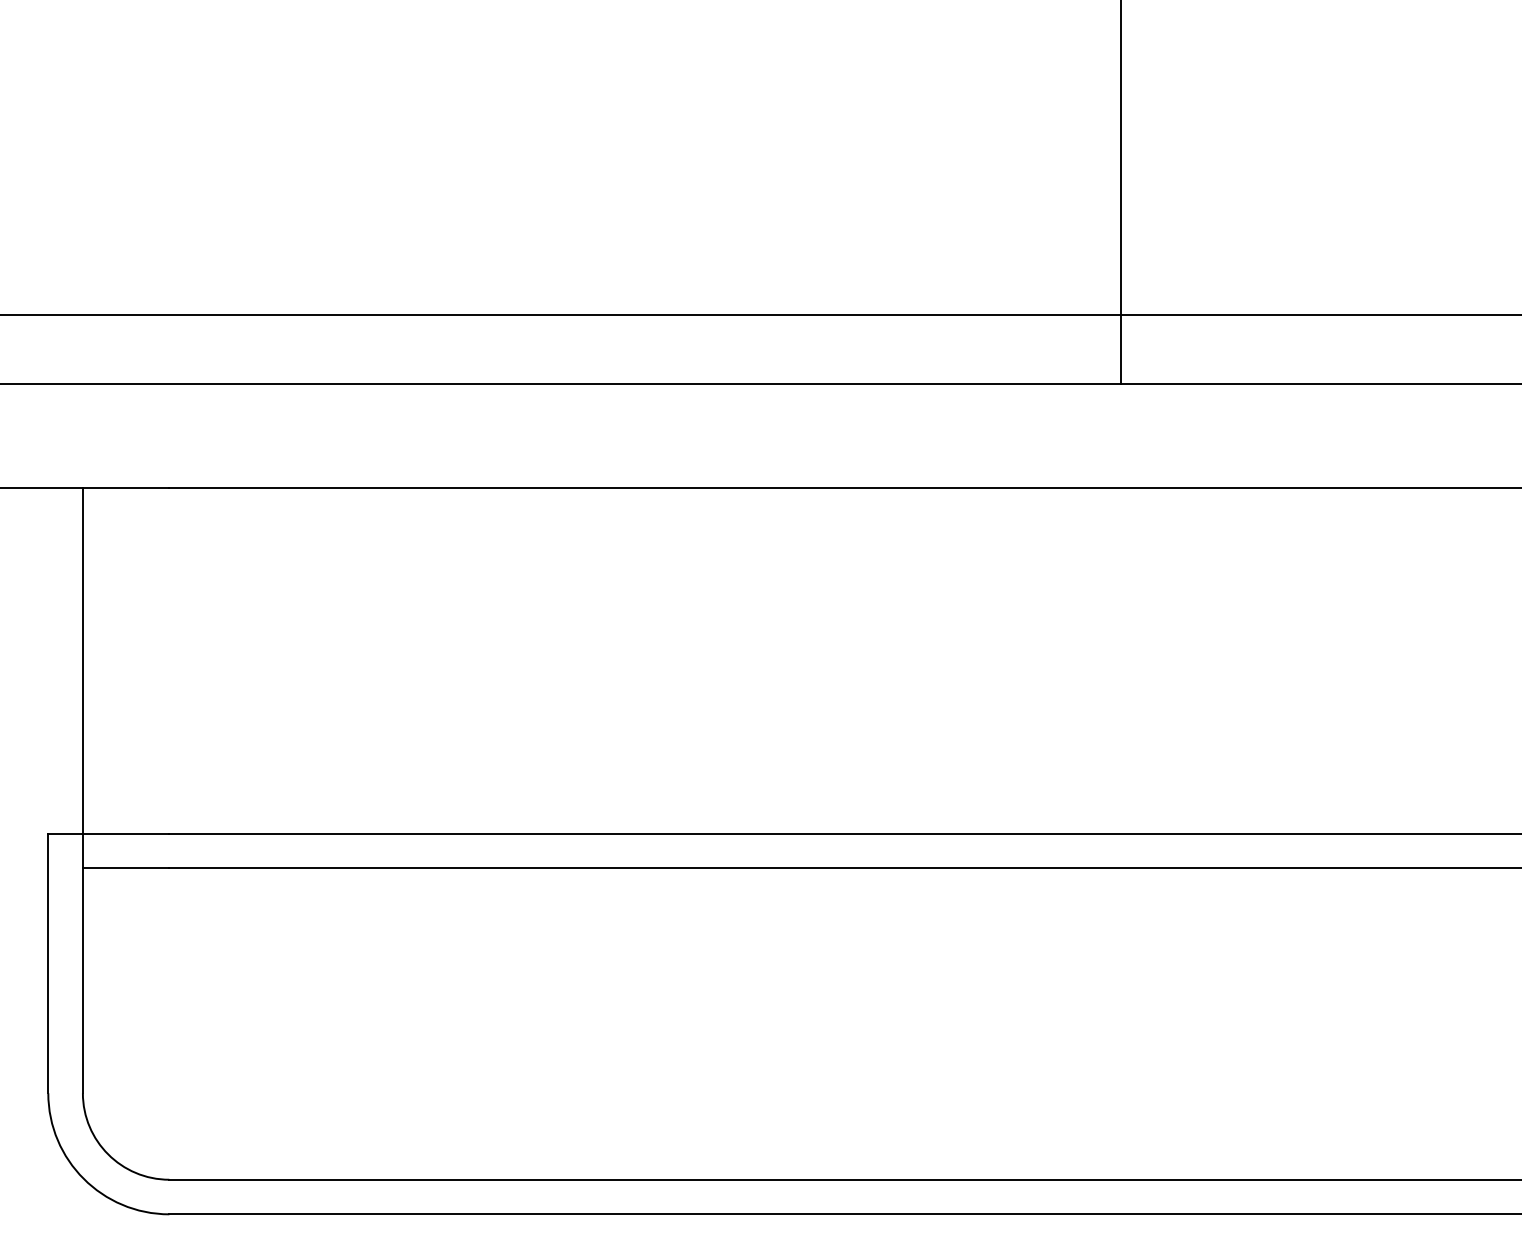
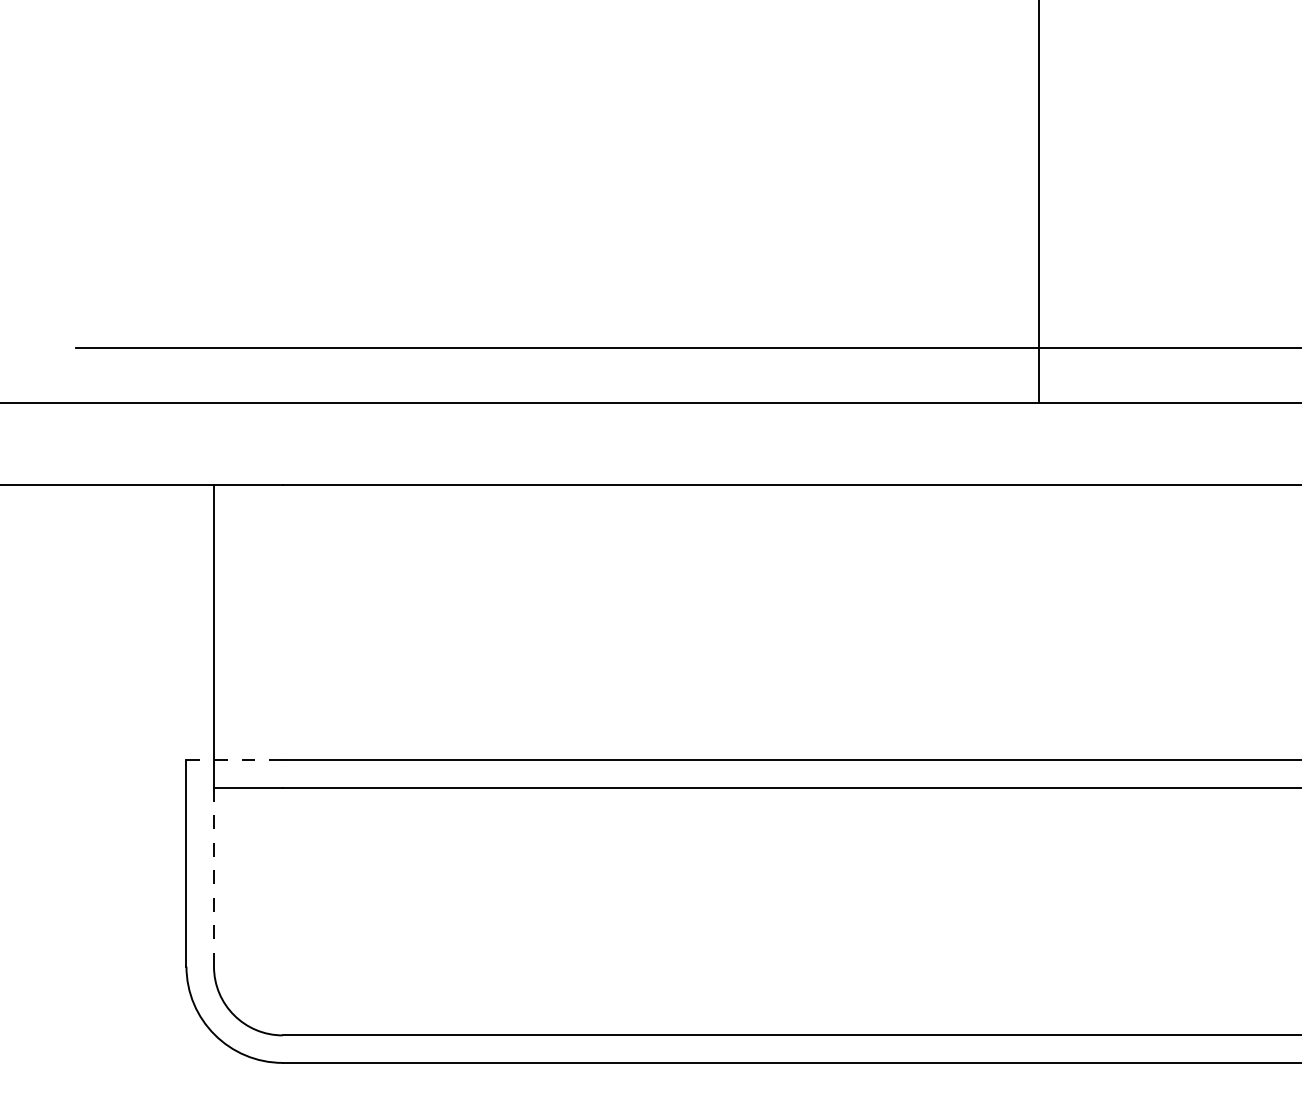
line: (109, 834) -> (235, 760), solid -> dashed
line: (83, 979) -> (214, 876), solid -> dashed

